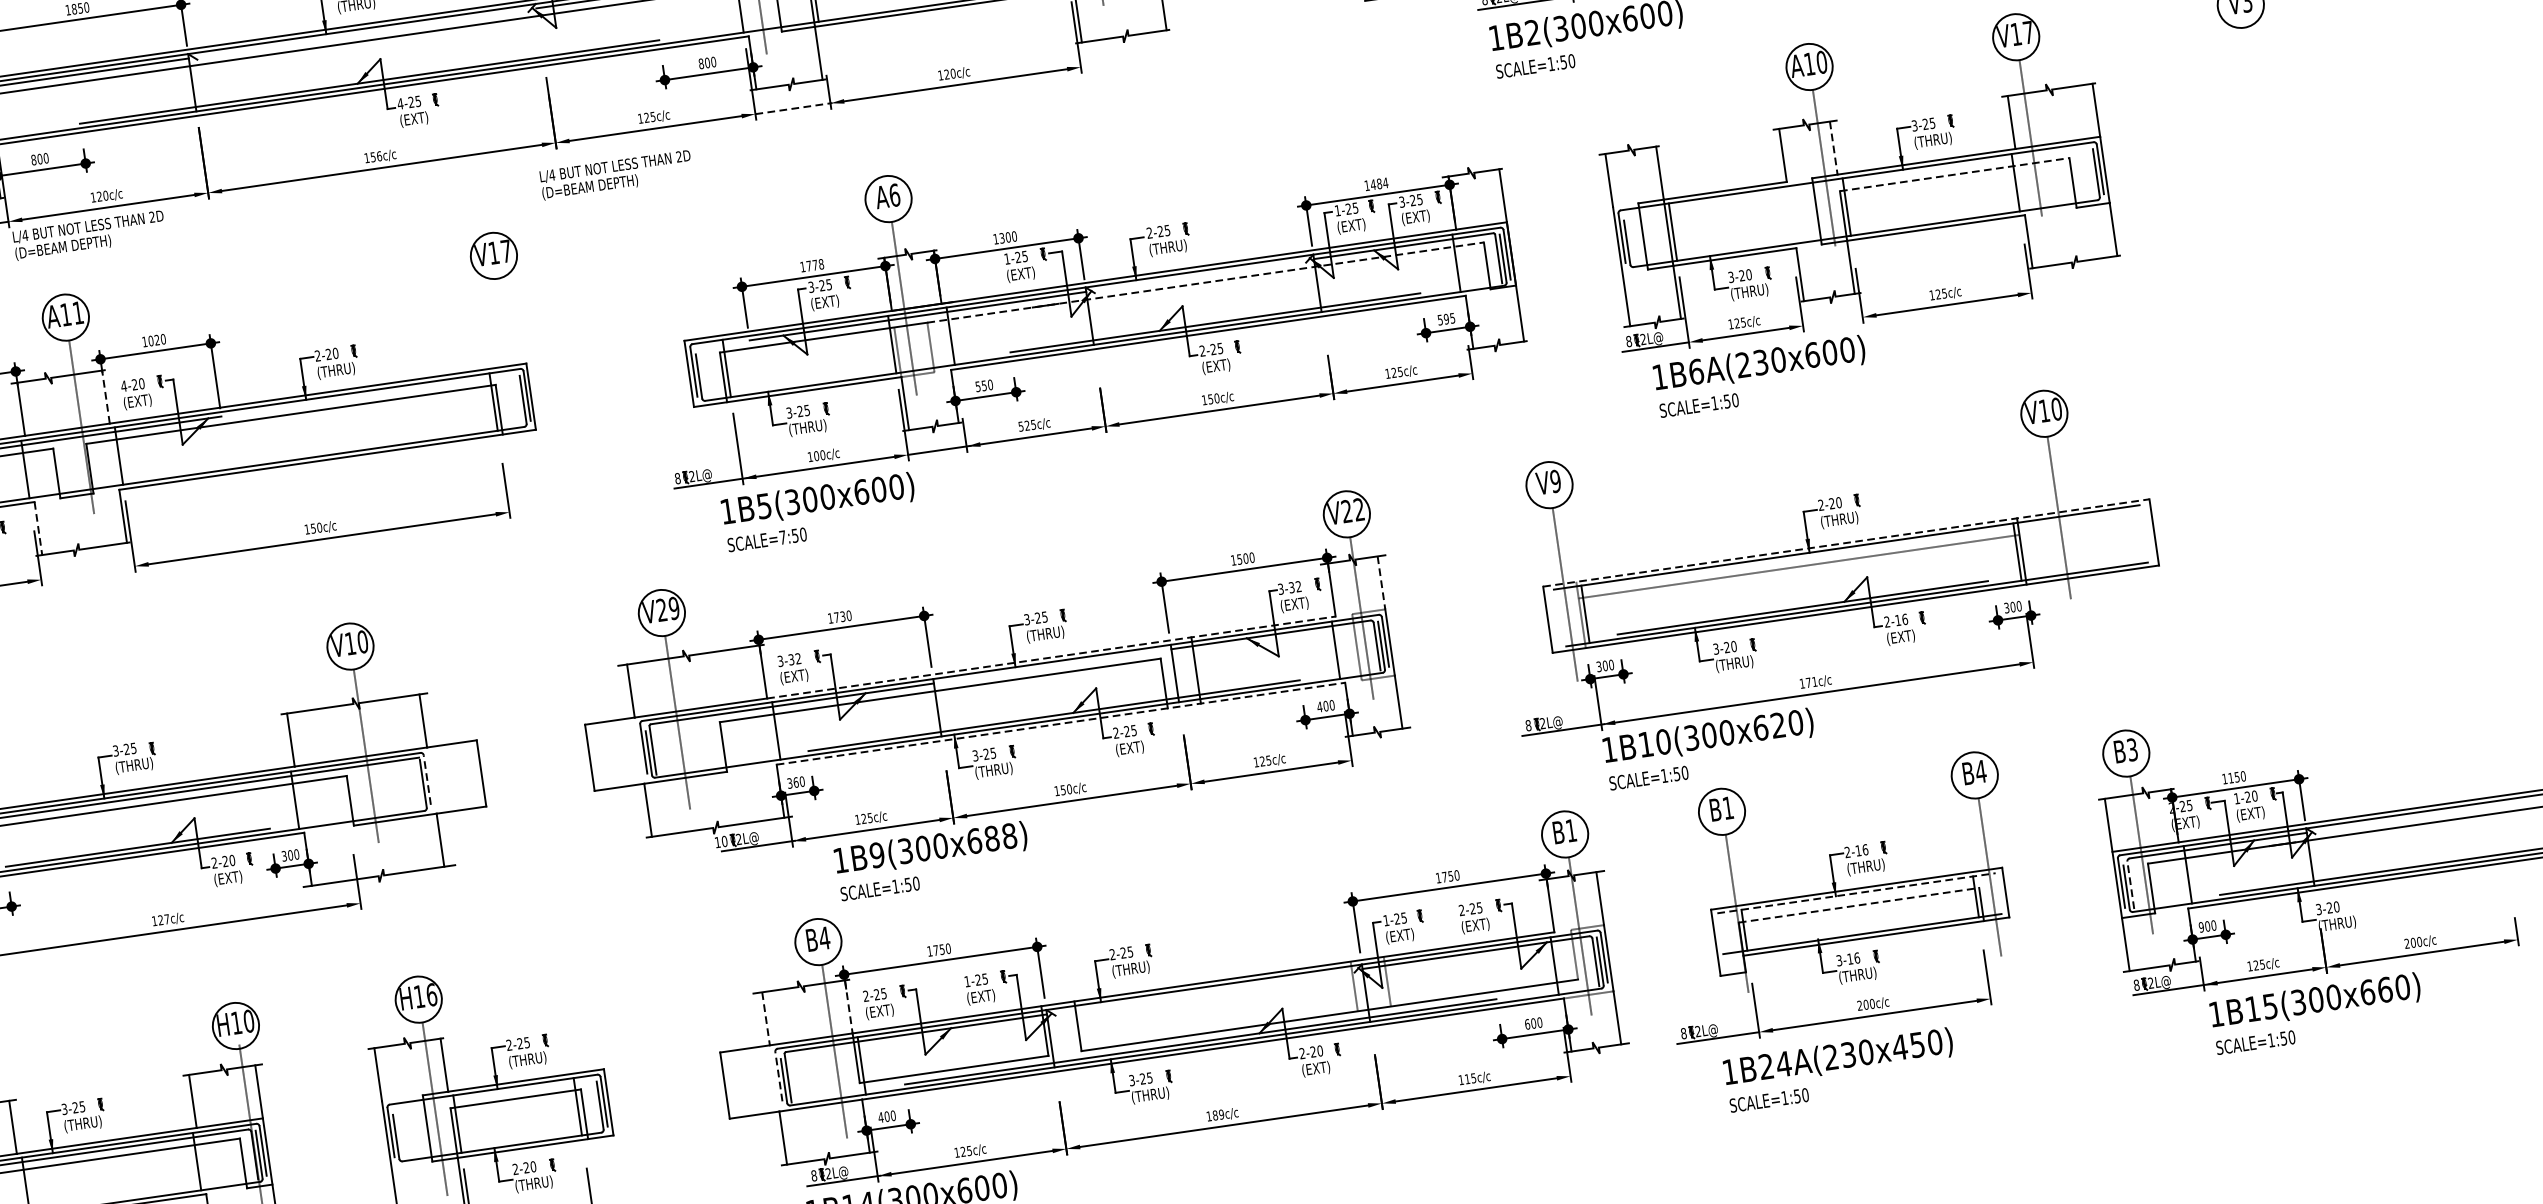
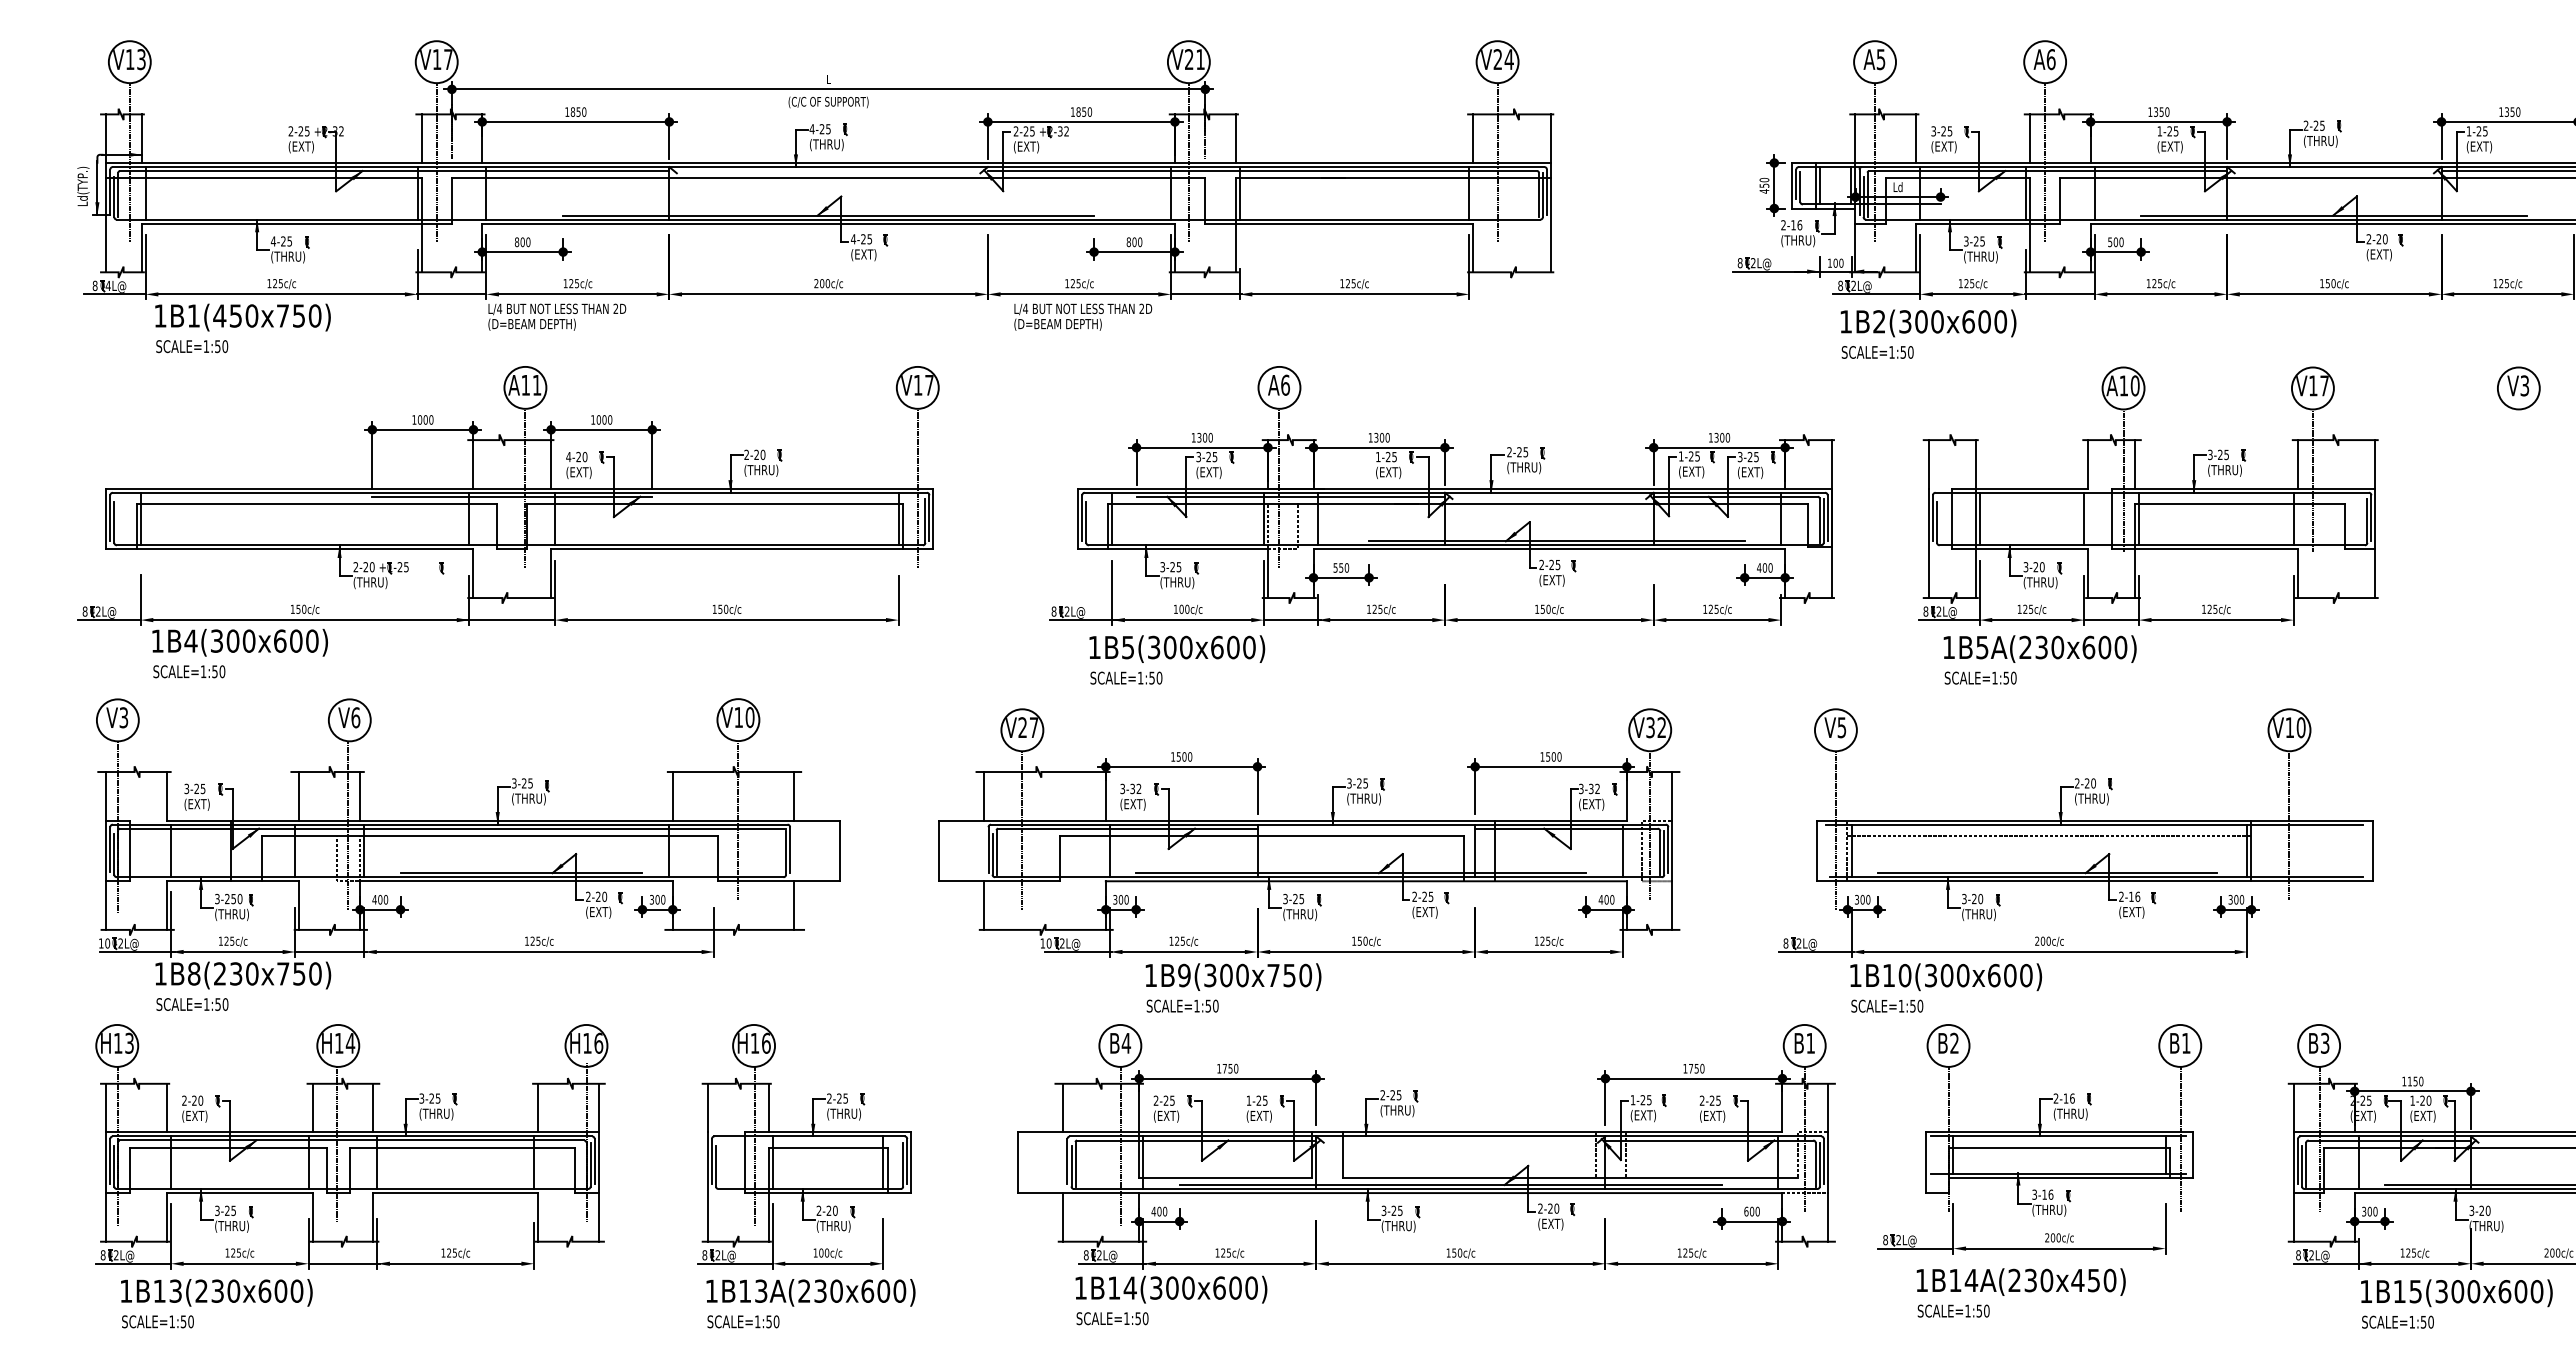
text: (952, 73) -> (1353, 283), 120c/c -> 125c/c
line: (794, 108) -> (1206, 294), dashed -> solid
line: (1833, 148) -> (2134, 464), dashed -> solid
text: (373, 157) -> (822, 283), 156c/c -> 200c/c
text: (616, 174) -> (1083, 316), moved
line: (1955, 174) -> (2240, 503), dashed -> solid
text: (1379, 183) -> (1722, 437), 1484 -> 1300
text: (105, 195) -> (576, 283), 120c/c -> 125c/c
line: (1787, 215) -> (2084, 518), added
text: (814, 265) -> (1204, 437), 1778 -> 1300
line: (1205, 282) -> (1553, 503), dashed -> solid
text: (1445, 318) -> (1764, 567), 595 -> 400
line: (1832, 322) -> (2111, 620), added
text: (157, 339) -> (604, 419), 1020 -> 1000
line: (509, 364) -> (917, 487), added
text: (1696, 371) -> (1982, 647), 1B6A(230x600) -> 1B5A(230x600)
line: (106, 396) -> (551, 463), dashed -> solid
text: (1021, 425) -> (1369, 608), 525c/c -> 125c/c
text: (1555, 481) -> (1841, 727), V9 -> V5
text: (1346, 511) -> (1650, 727), V22 -> V32
line: (38, 529) -> (473, 574), dashed -> solid
text: (782, 536) -> (1140, 677), SCALE=7:50 -> SCALE=1:50
line: (1845, 542) -> (2094, 820), dashed -> solid
line: (85, 573) -> (509, 620), added
line: (1381, 583) -> (1672, 796), dashed -> solid
text: (673, 608) -> (1033, 727), V29 -> V27
text: (839, 616) -> (1181, 756), 1730 -> 1500
line: (1051, 657) -> (1366, 820), dashed -> solid
text: (1807, 682) -> (2042, 940), 171c/c -> 200c/c
line: (1061, 723) -> (1366, 881), dashed -> solid
text: (1778, 725) -> (2010, 975), 1B10(300x620) -> 1B10(300x600)
text: (1980, 771) -> (2185, 1043), B4 -> B1
line: (427, 779) -> (790, 849), dashed -> solid
text: (796, 782) -> (1121, 899), 360 -> 300
text: (1727, 807) -> (1954, 1042), B1 -> B2
text: (991, 838) -> (1289, 975), 1B9(300x688) -> 1B9(300x750)
line: (2131, 884) -> (2306, 1164), dashed -> solid
line: (1856, 893) -> (2058, 1136), dashed -> solid
line: (1859, 905) -> (2059, 1147), dashed -> solid
text: (167, 918) -> (538, 940), 127c/c -> 125c/c
text: (2201, 927) -> (2364, 1211), 900 -> 300
text: (2384, 989) -> (2520, 1291), 1B15(300x660) -> 1B15(300x600)
line: (849, 1007) -> (1139, 1108), dashed -> solid
line: (766, 1019) -> (1063, 1108), dashed -> solid
text: (248, 1020) -> (598, 1042), H10 -> H16
text: (1766, 1065) -> (1955, 1279), 1B24A(230x450) -> 1B14A(230x450)
line: (778, 1076) -> (1067, 1161), dashed -> solid
text: (1467, 1078) -> (1685, 1252), 115c/c -> 125c/c
text: (1217, 1114) -> (1456, 1252), 189c/c -> 150c/c

